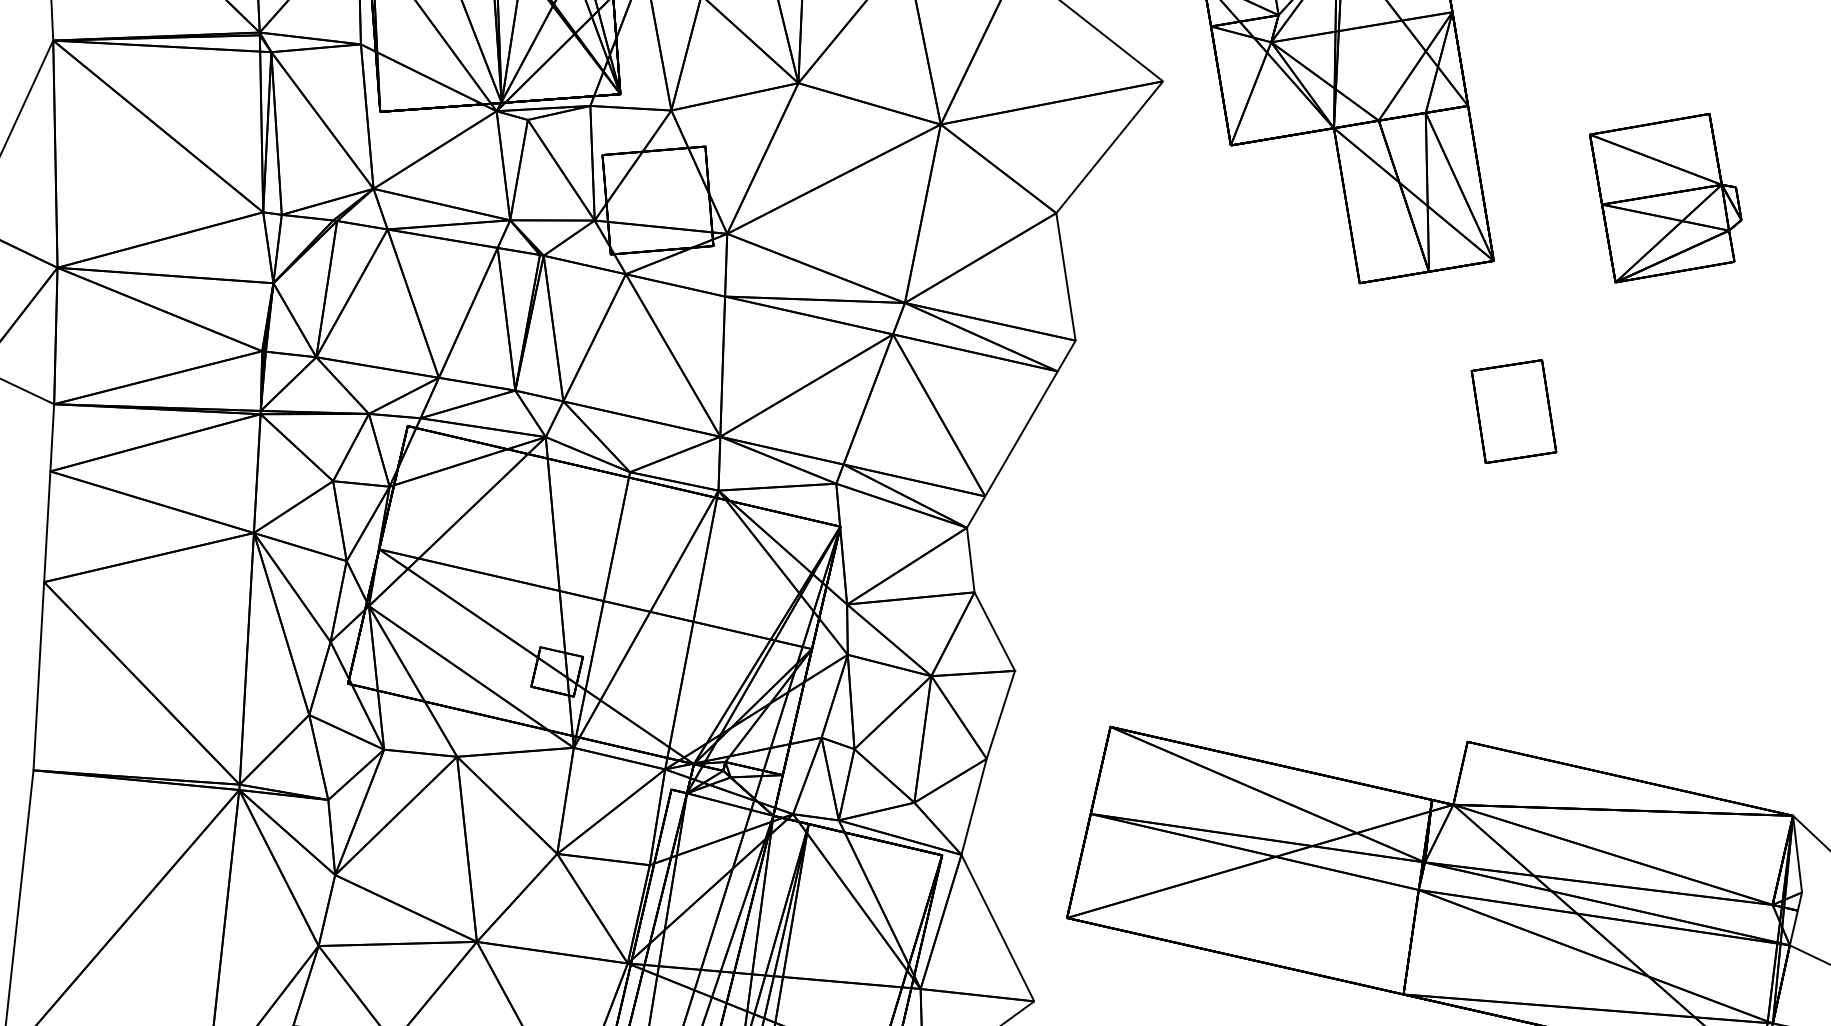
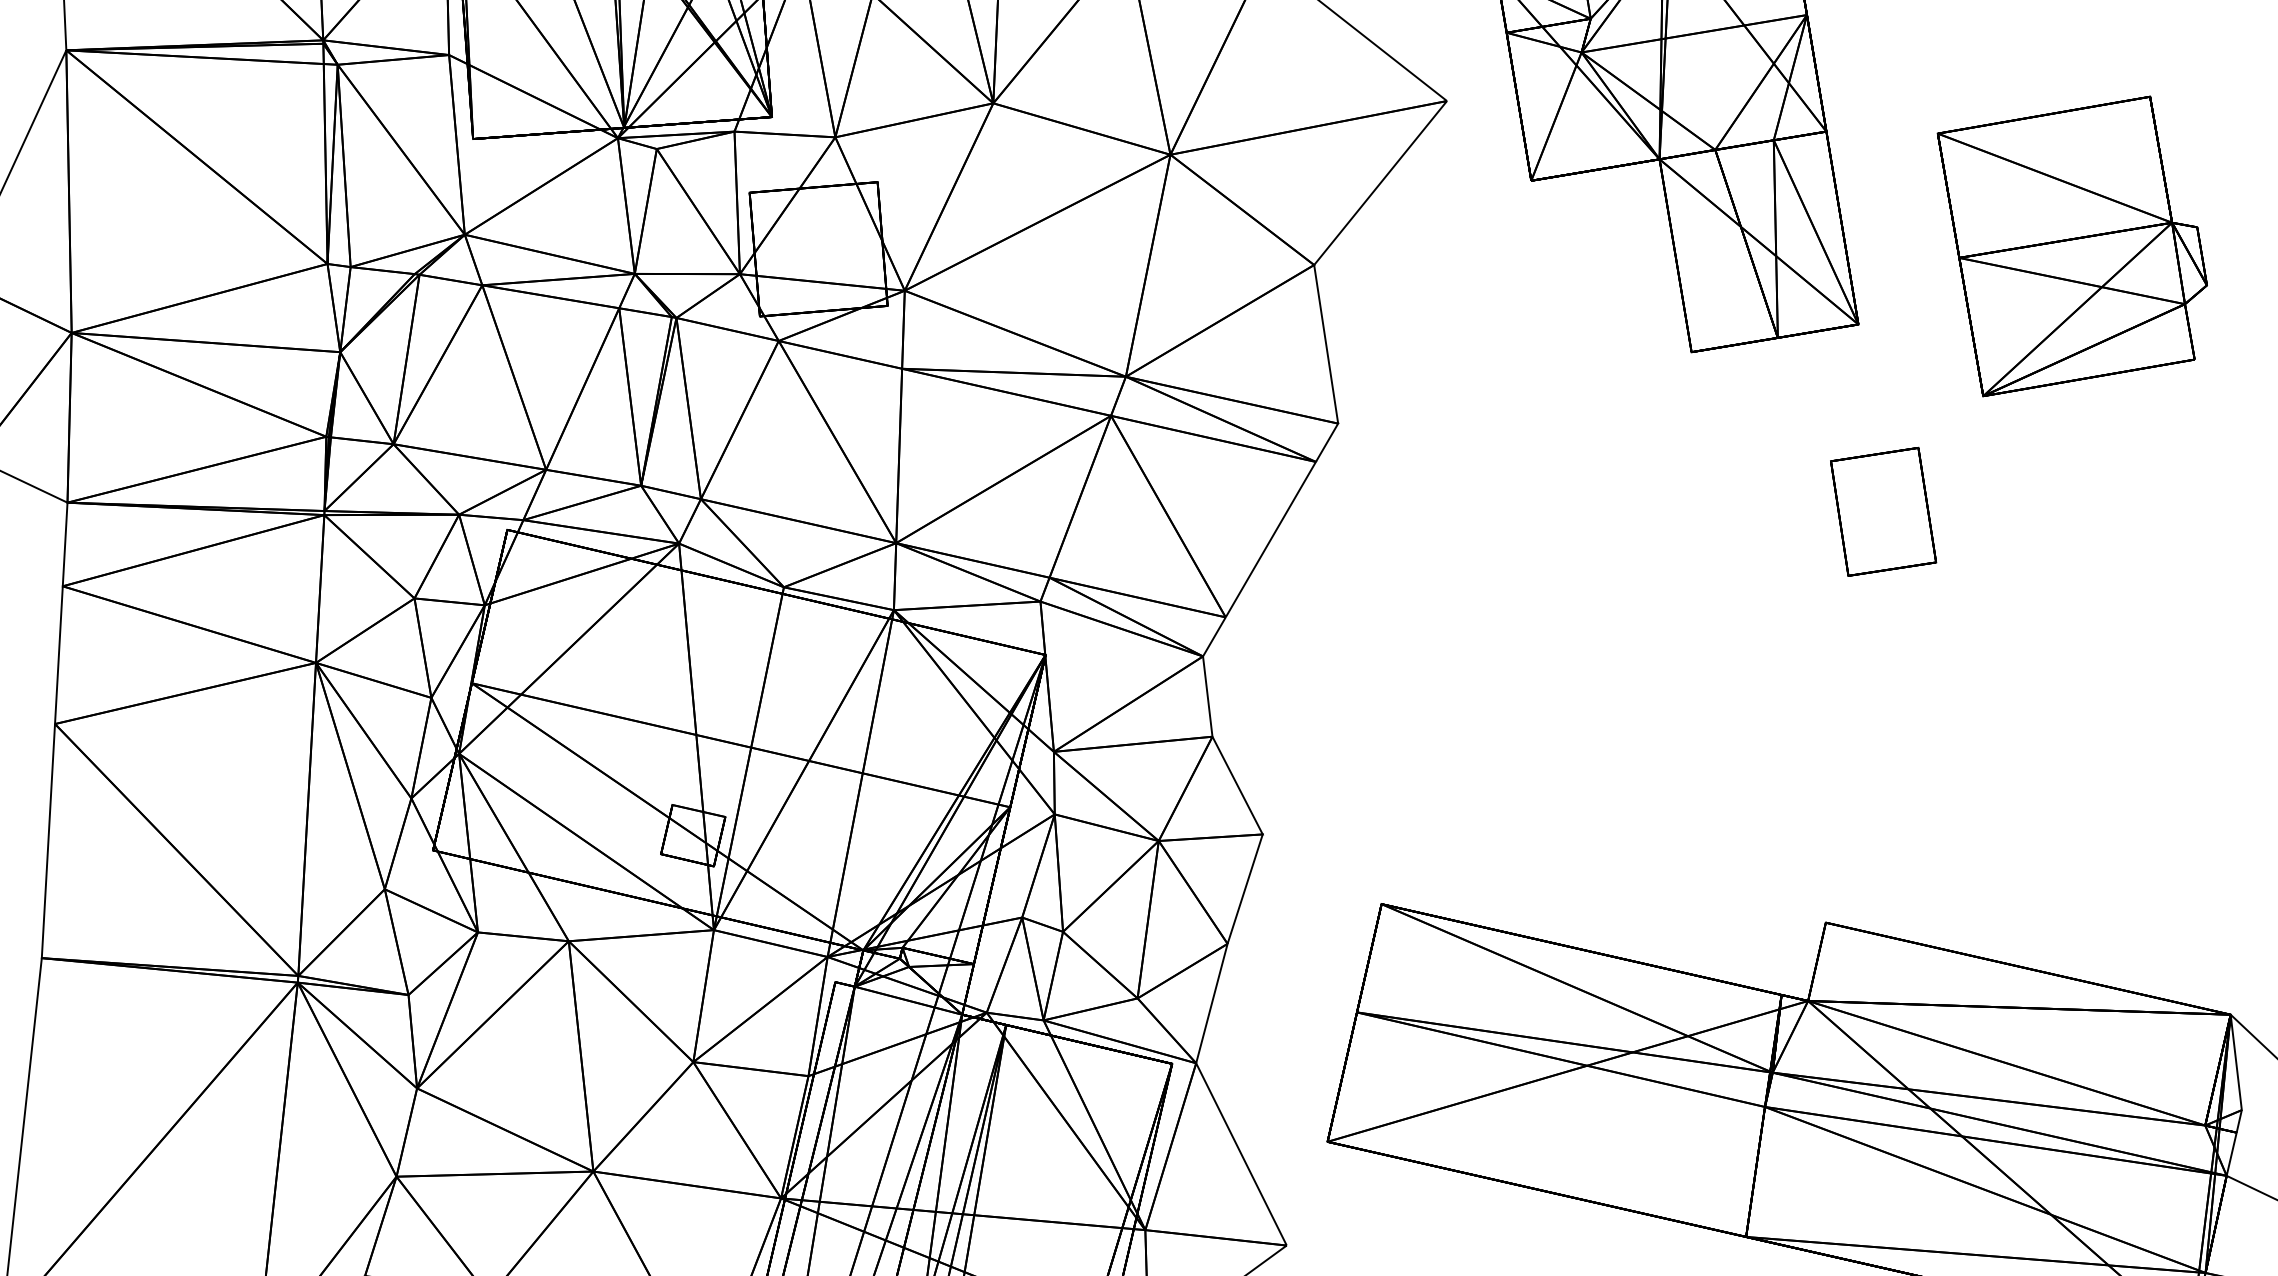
part: (1665, 197) -> (2072, 245), size x1.43

